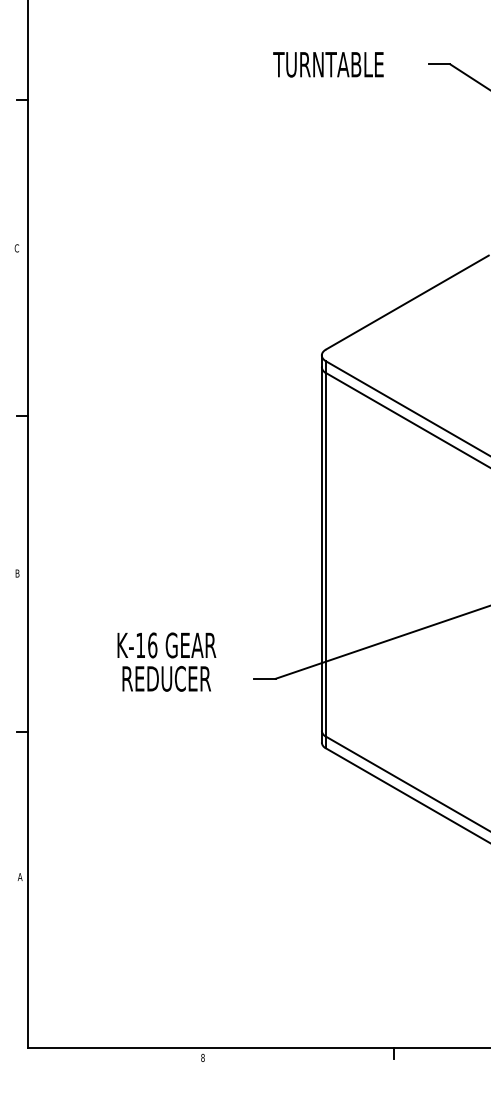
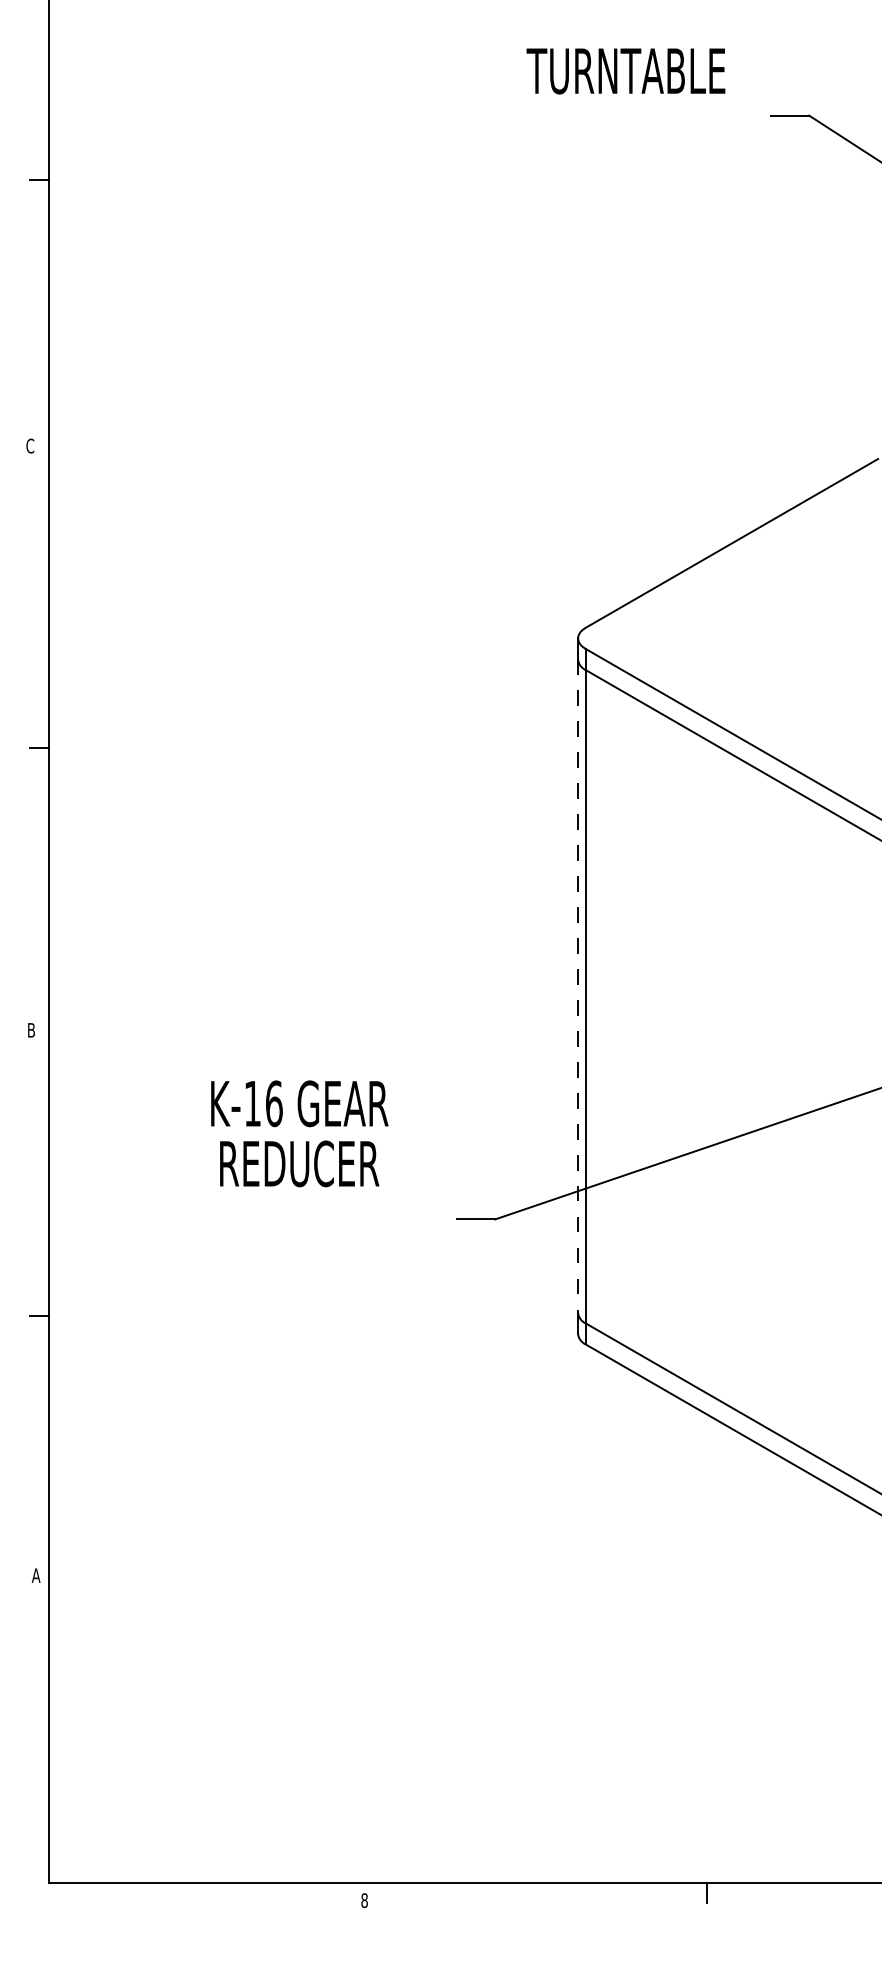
text: (328, 64) -> (626, 70), moved
line: (321, 548) -> (577, 985), solid -> dashed
text: (166, 661) -> (299, 1132), moved

